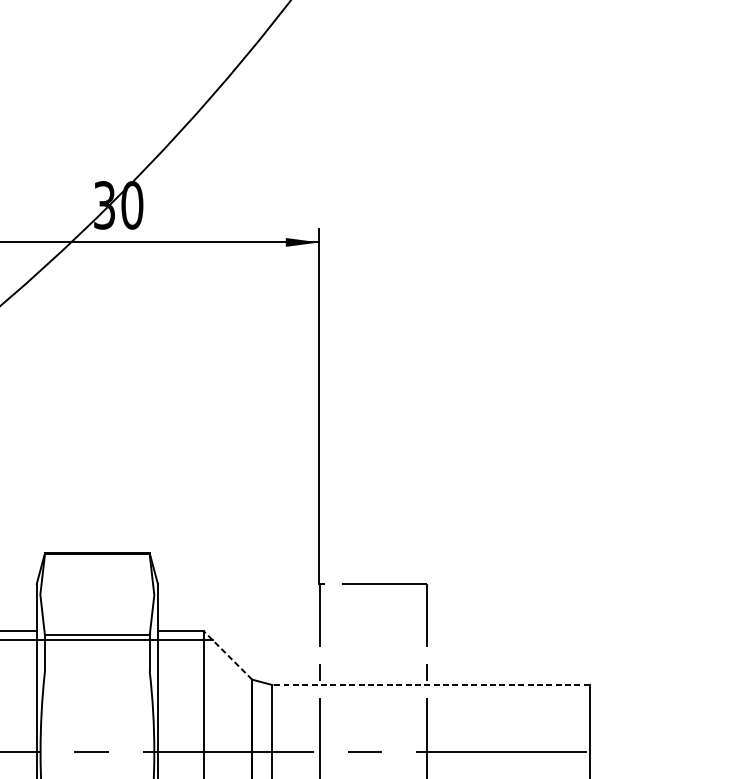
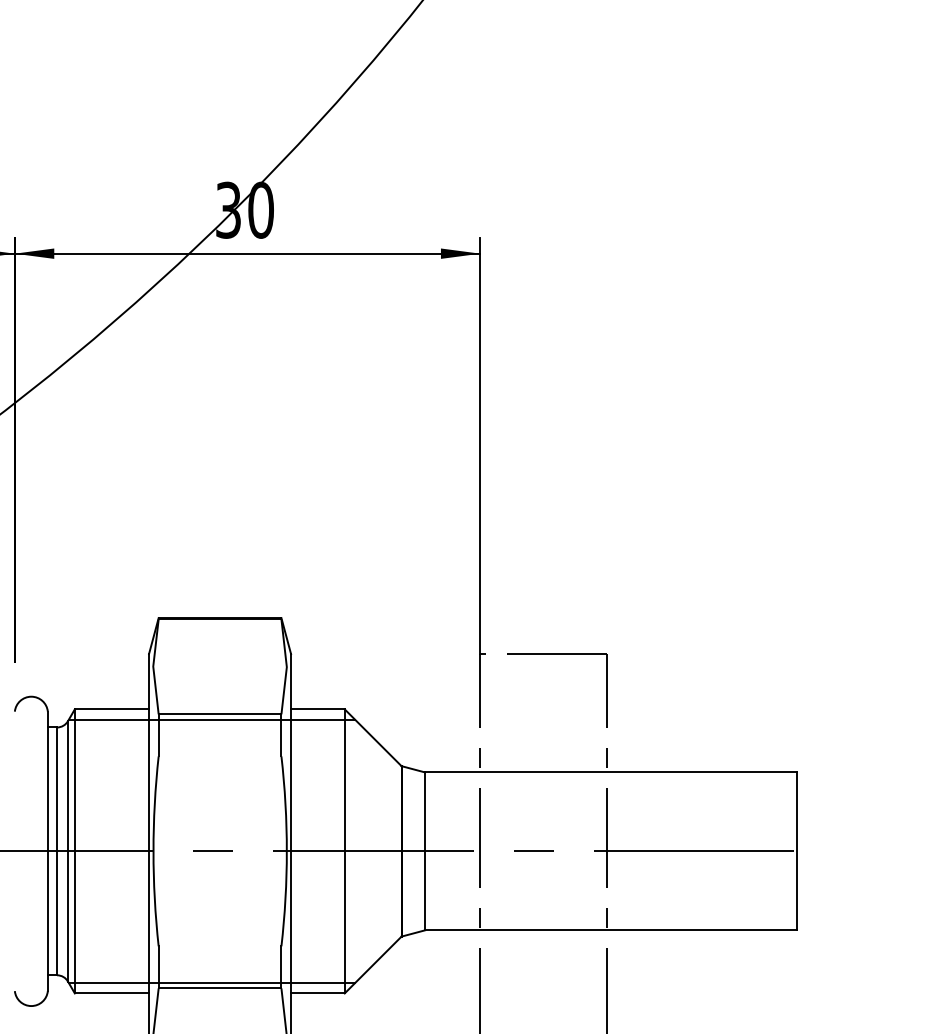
line: (227, 655) -> (372, 737), dashed -> solid
line: (430, 685) -> (610, 772), dashed -> solid

